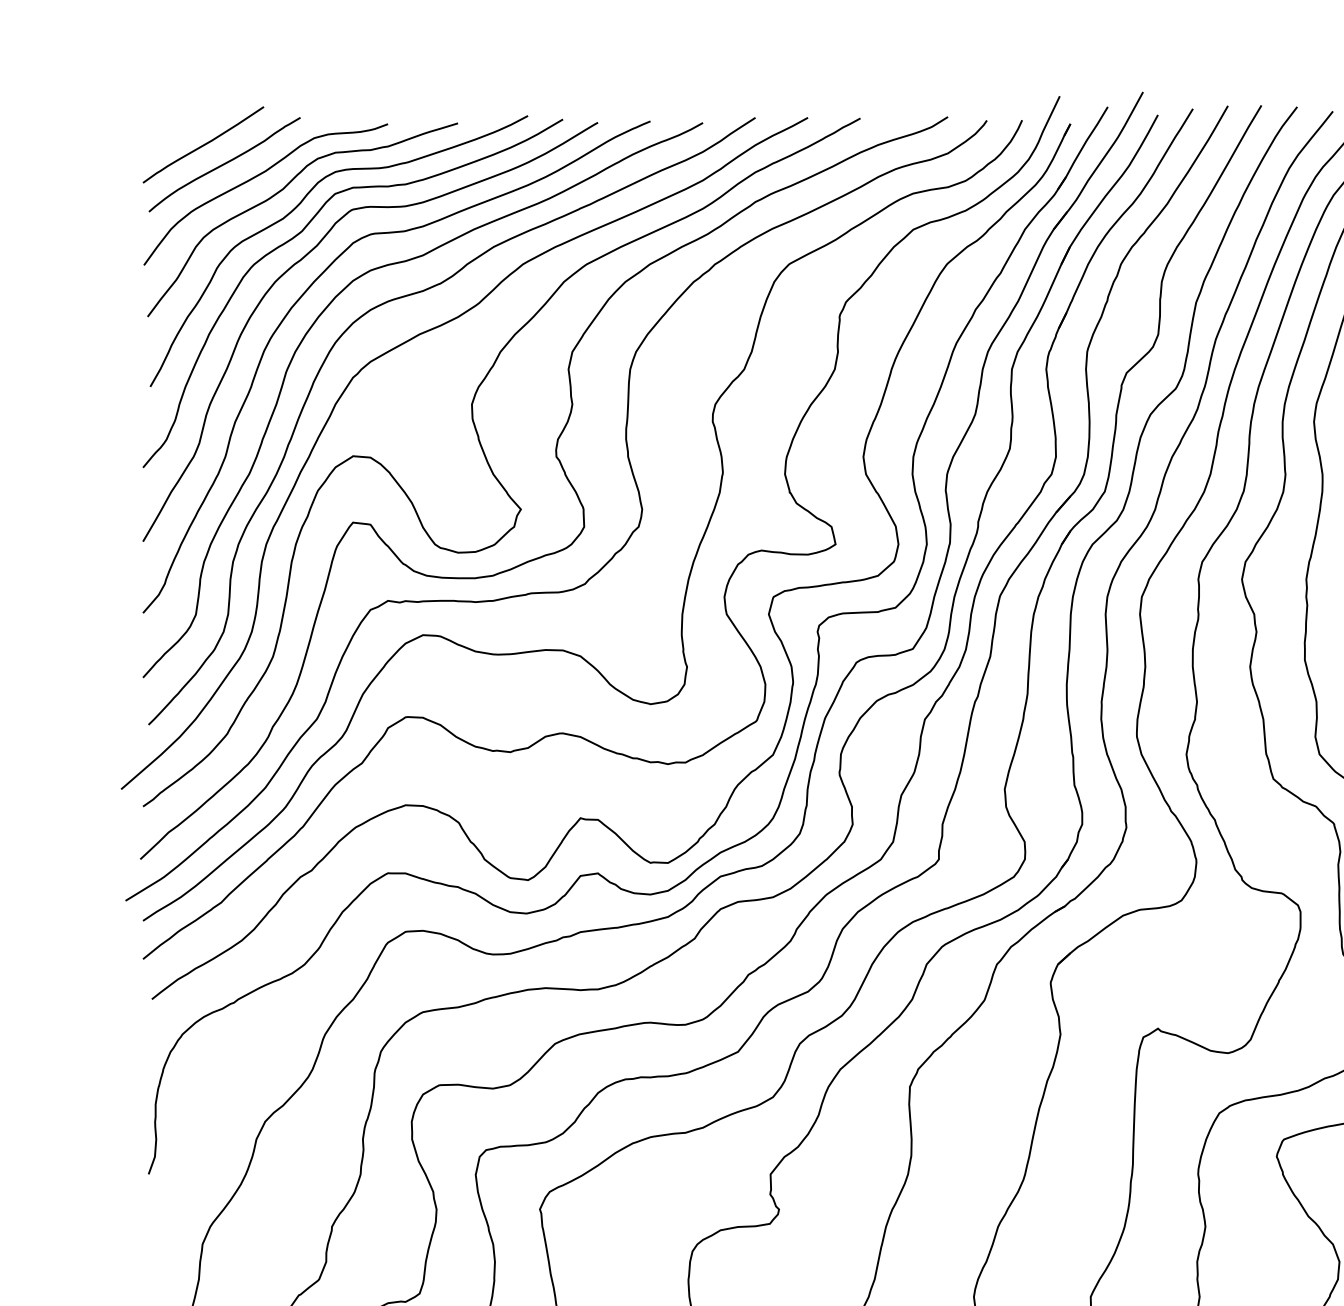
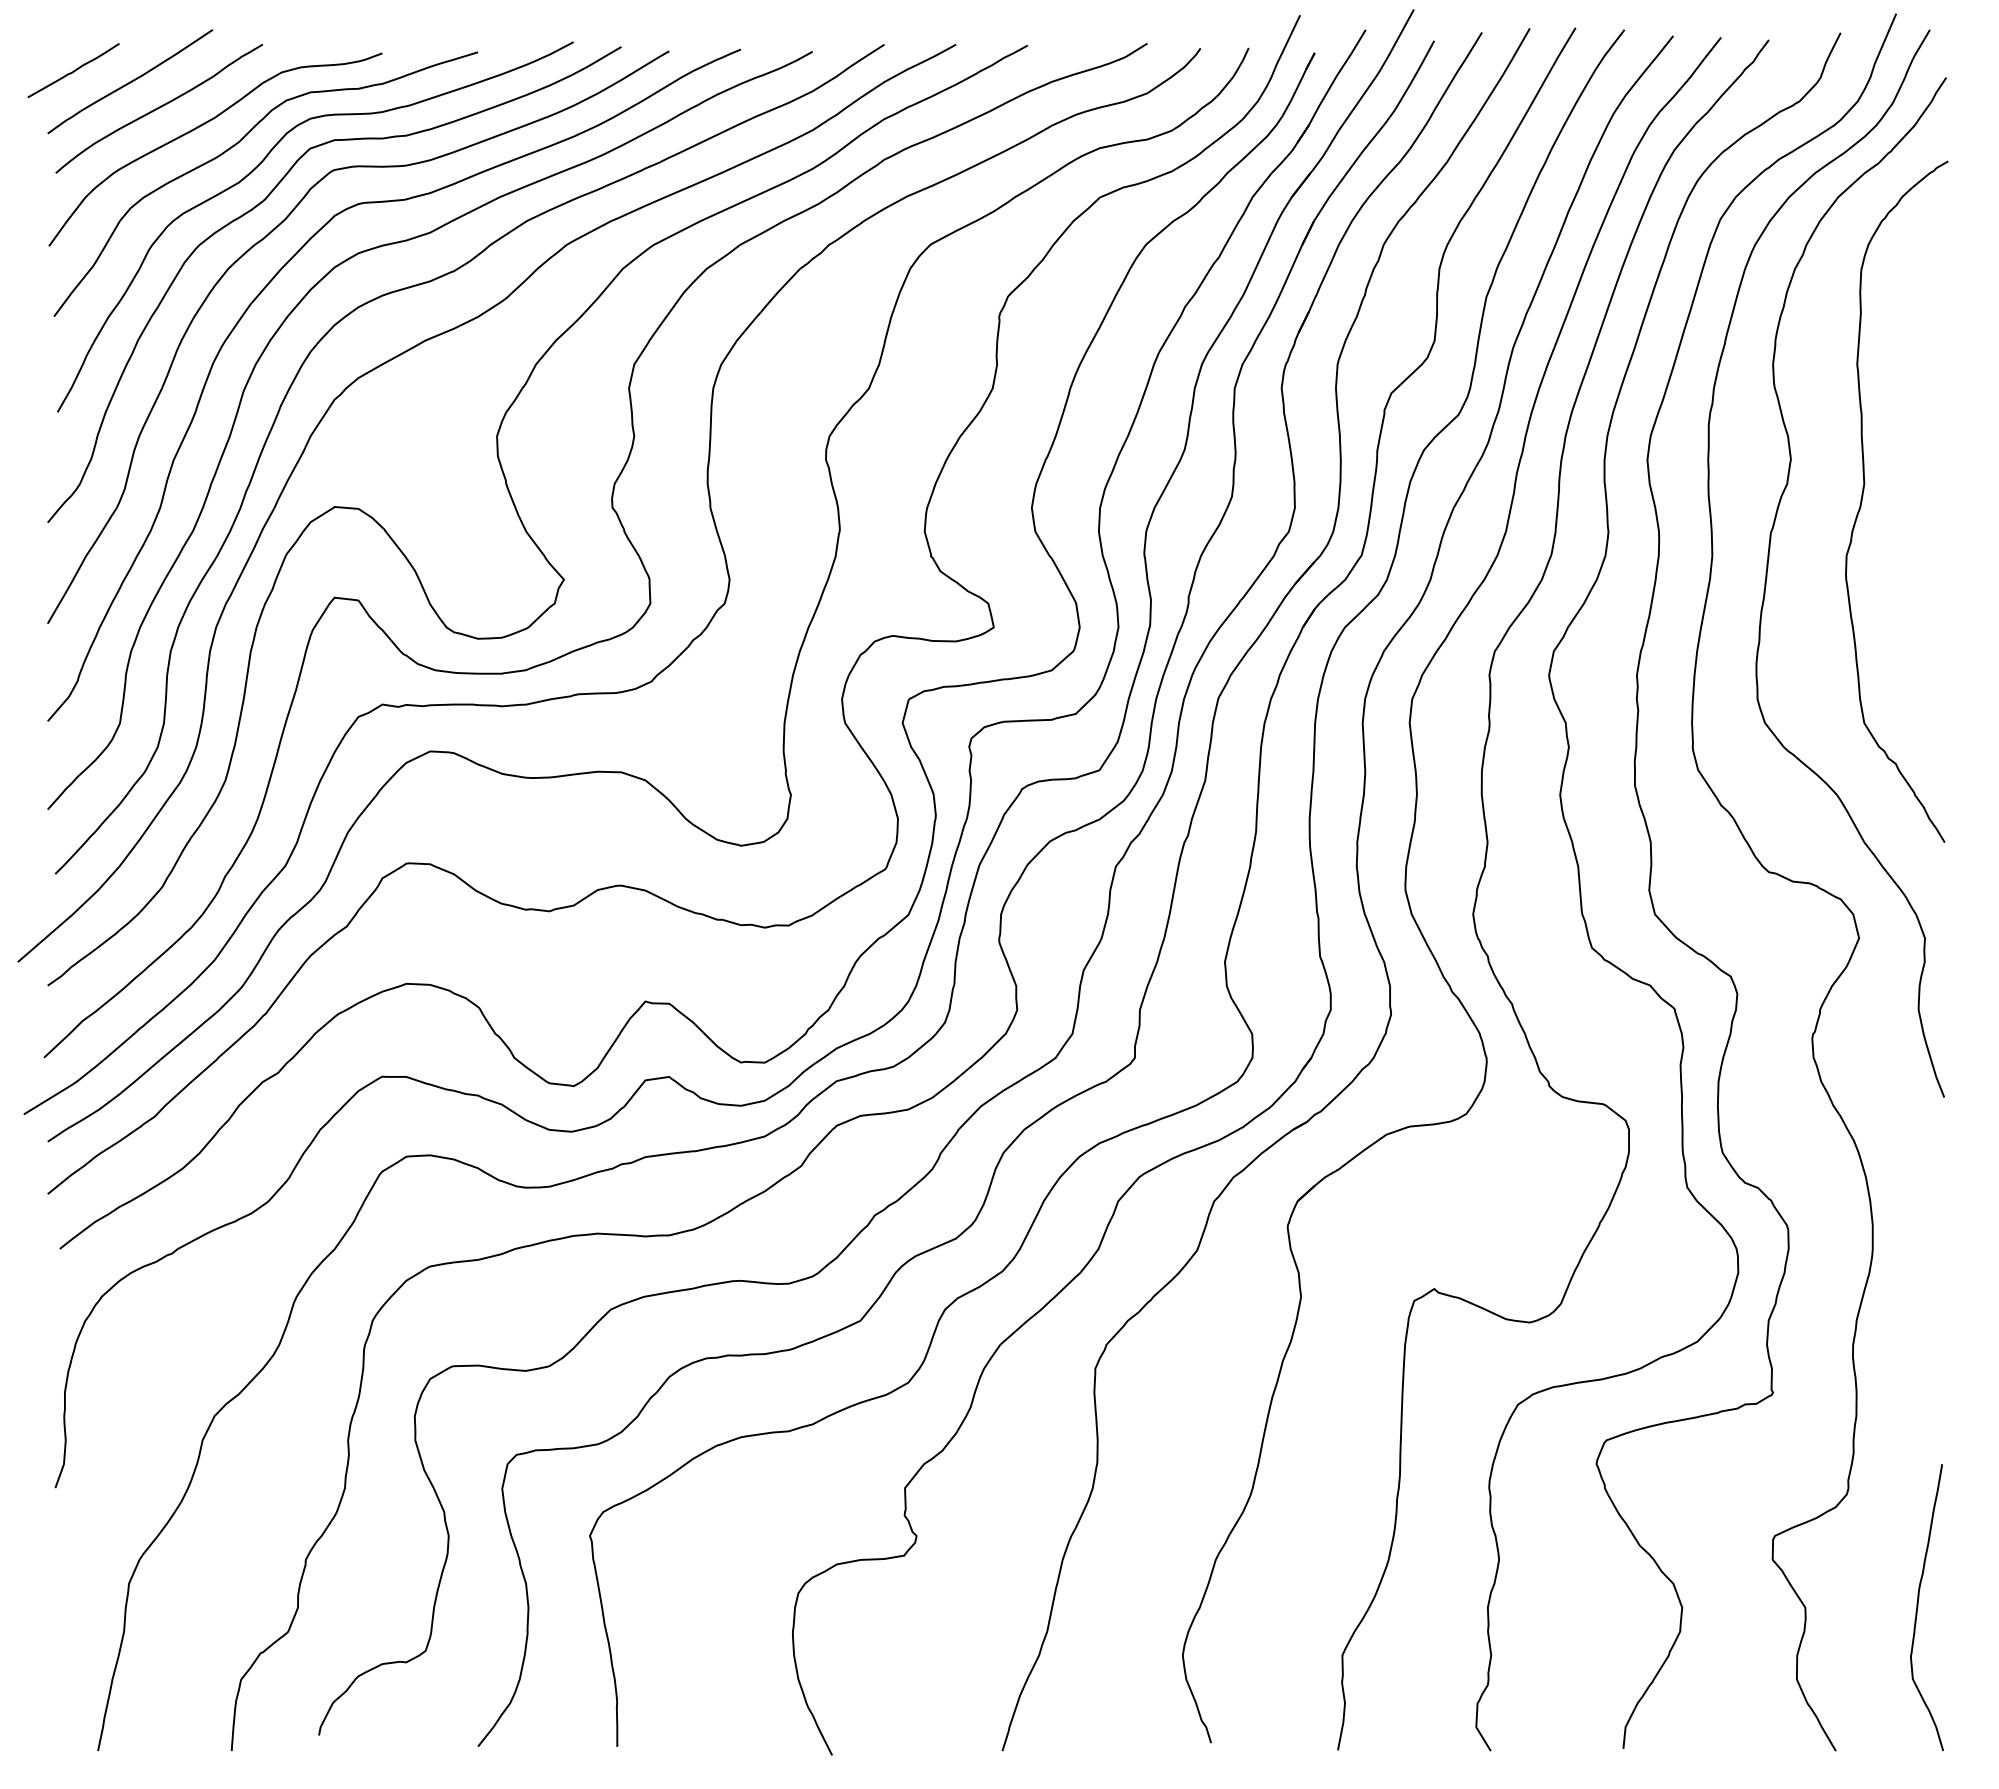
line: (161, 136) -> (73, 70), added

